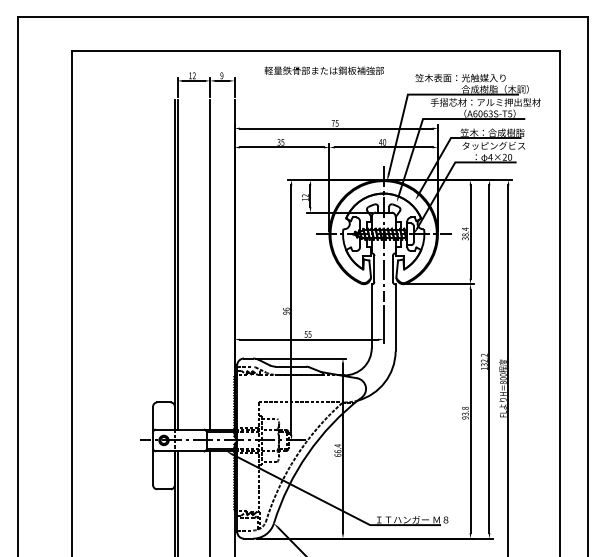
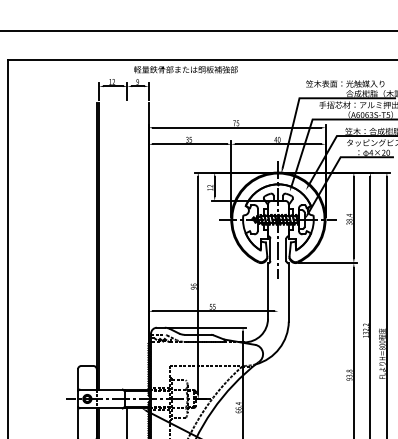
text: (323, 70) -> (185, 69), moved
line: (210, 264) -> (127, 245), removed
line: (383, 323) -> (278, 297), removed

